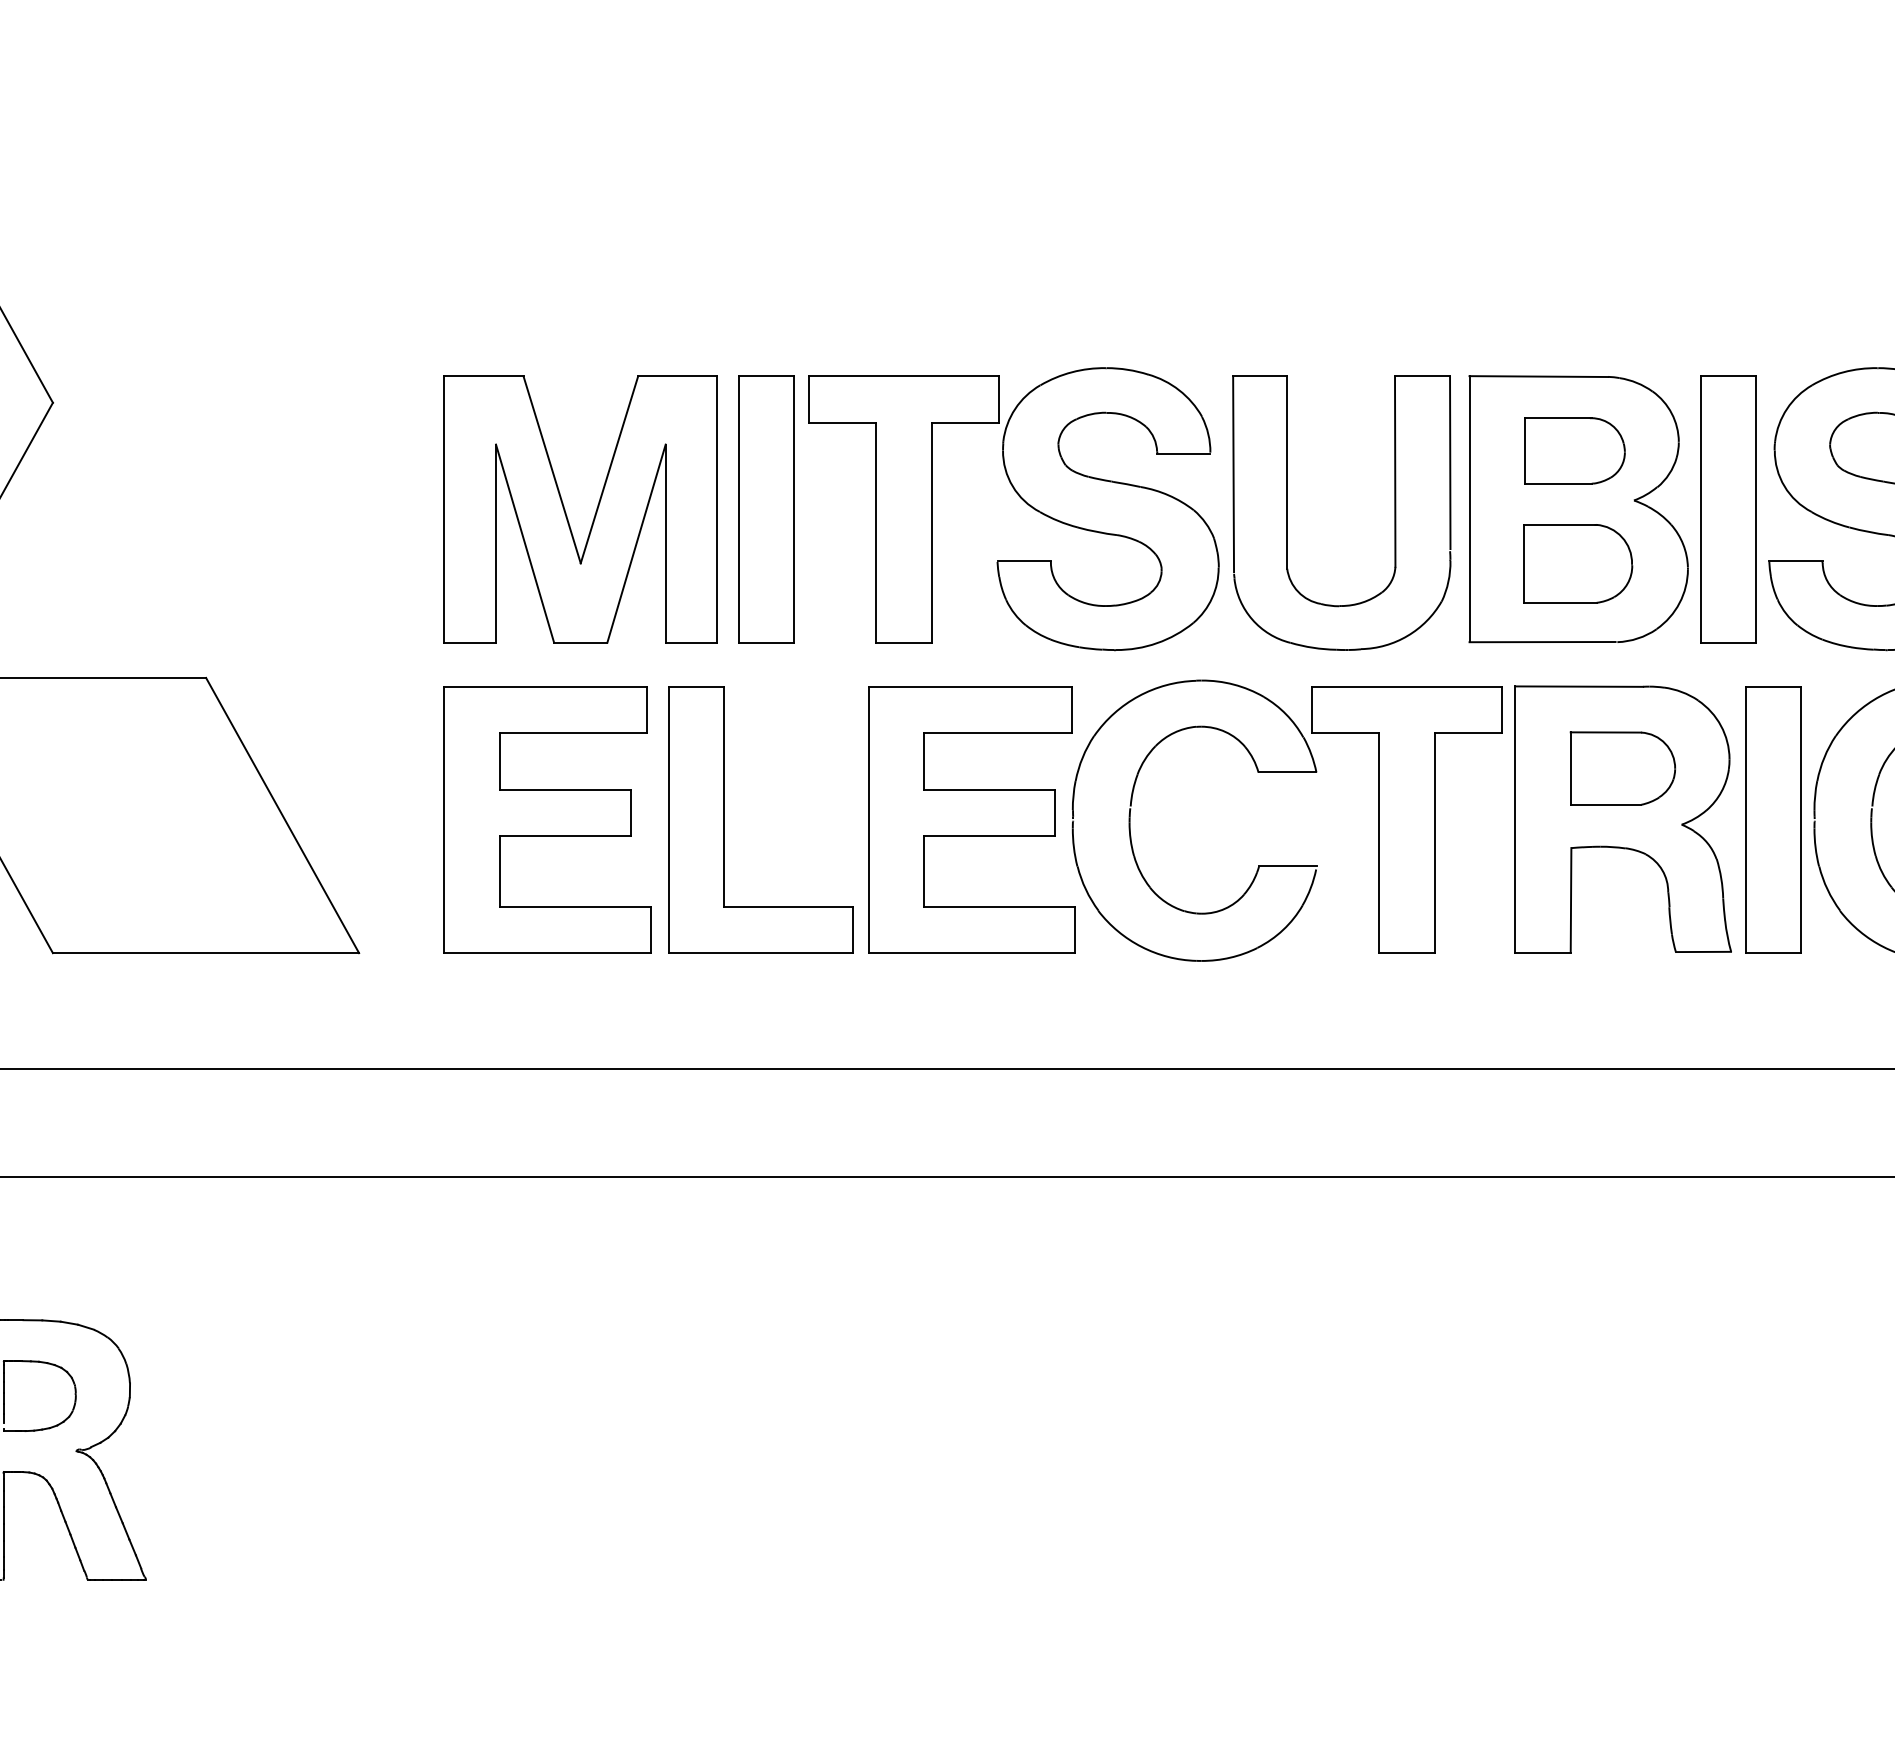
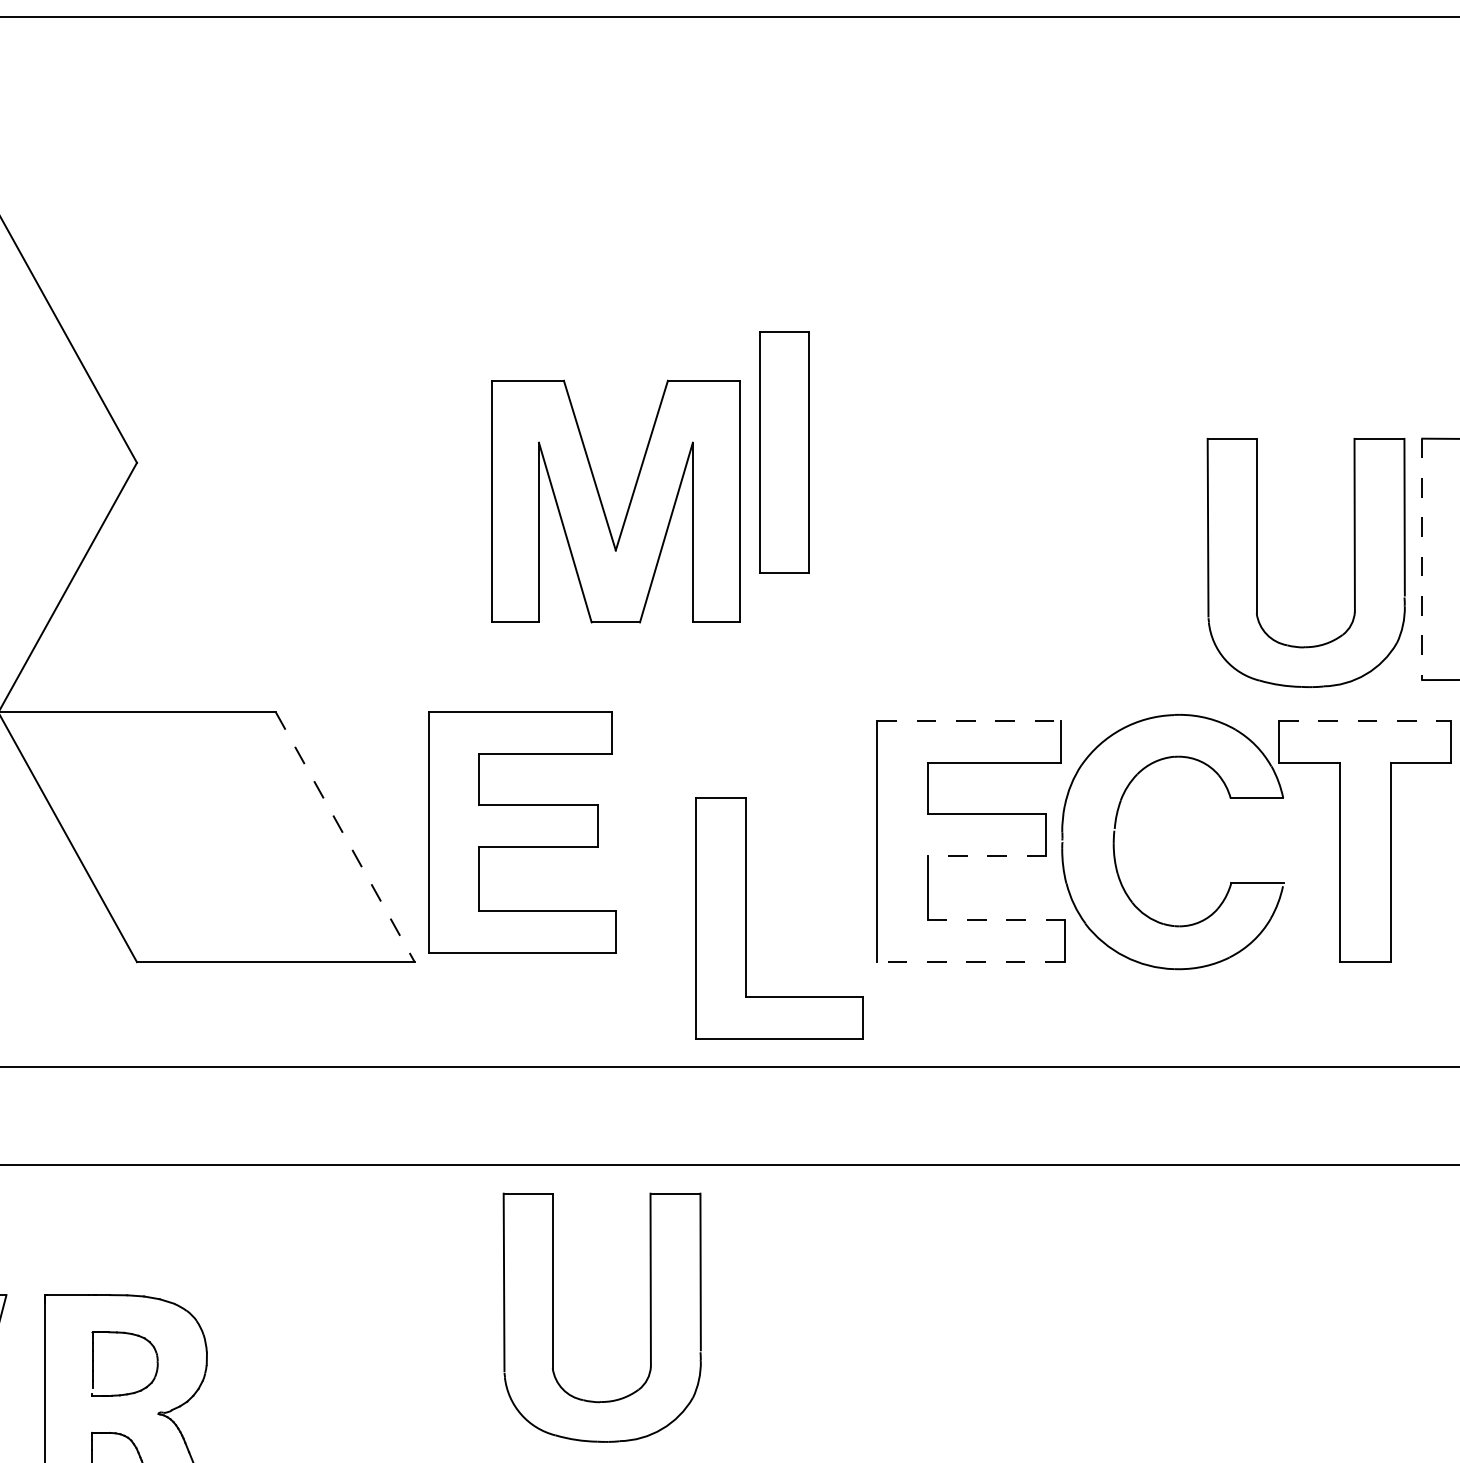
part: (1022, 500) -> (1016, 551), removed
part: (766, 509) -> (784, 452), moved
line: (1469, 509) -> (1422, 559), solid -> dashed
part: (566, 512) -> (602, 504), moved
line: (970, 687) -> (969, 721), solid -> dashed
line: (1407, 687) -> (1365, 721), solid -> dashed
line: (282, 815) -> (345, 837), solid -> dashed
part: (547, 819) -> (522, 831), moved
part: (724, 819) -> (746, 918), moved
line: (989, 836) -> (986, 856), solid -> dashed
line: (999, 906) -> (995, 919), solid -> dashed
line: (971, 953) -> (970, 962), solid -> dashed
part: (618, 1344) -> (650, 1317), added

